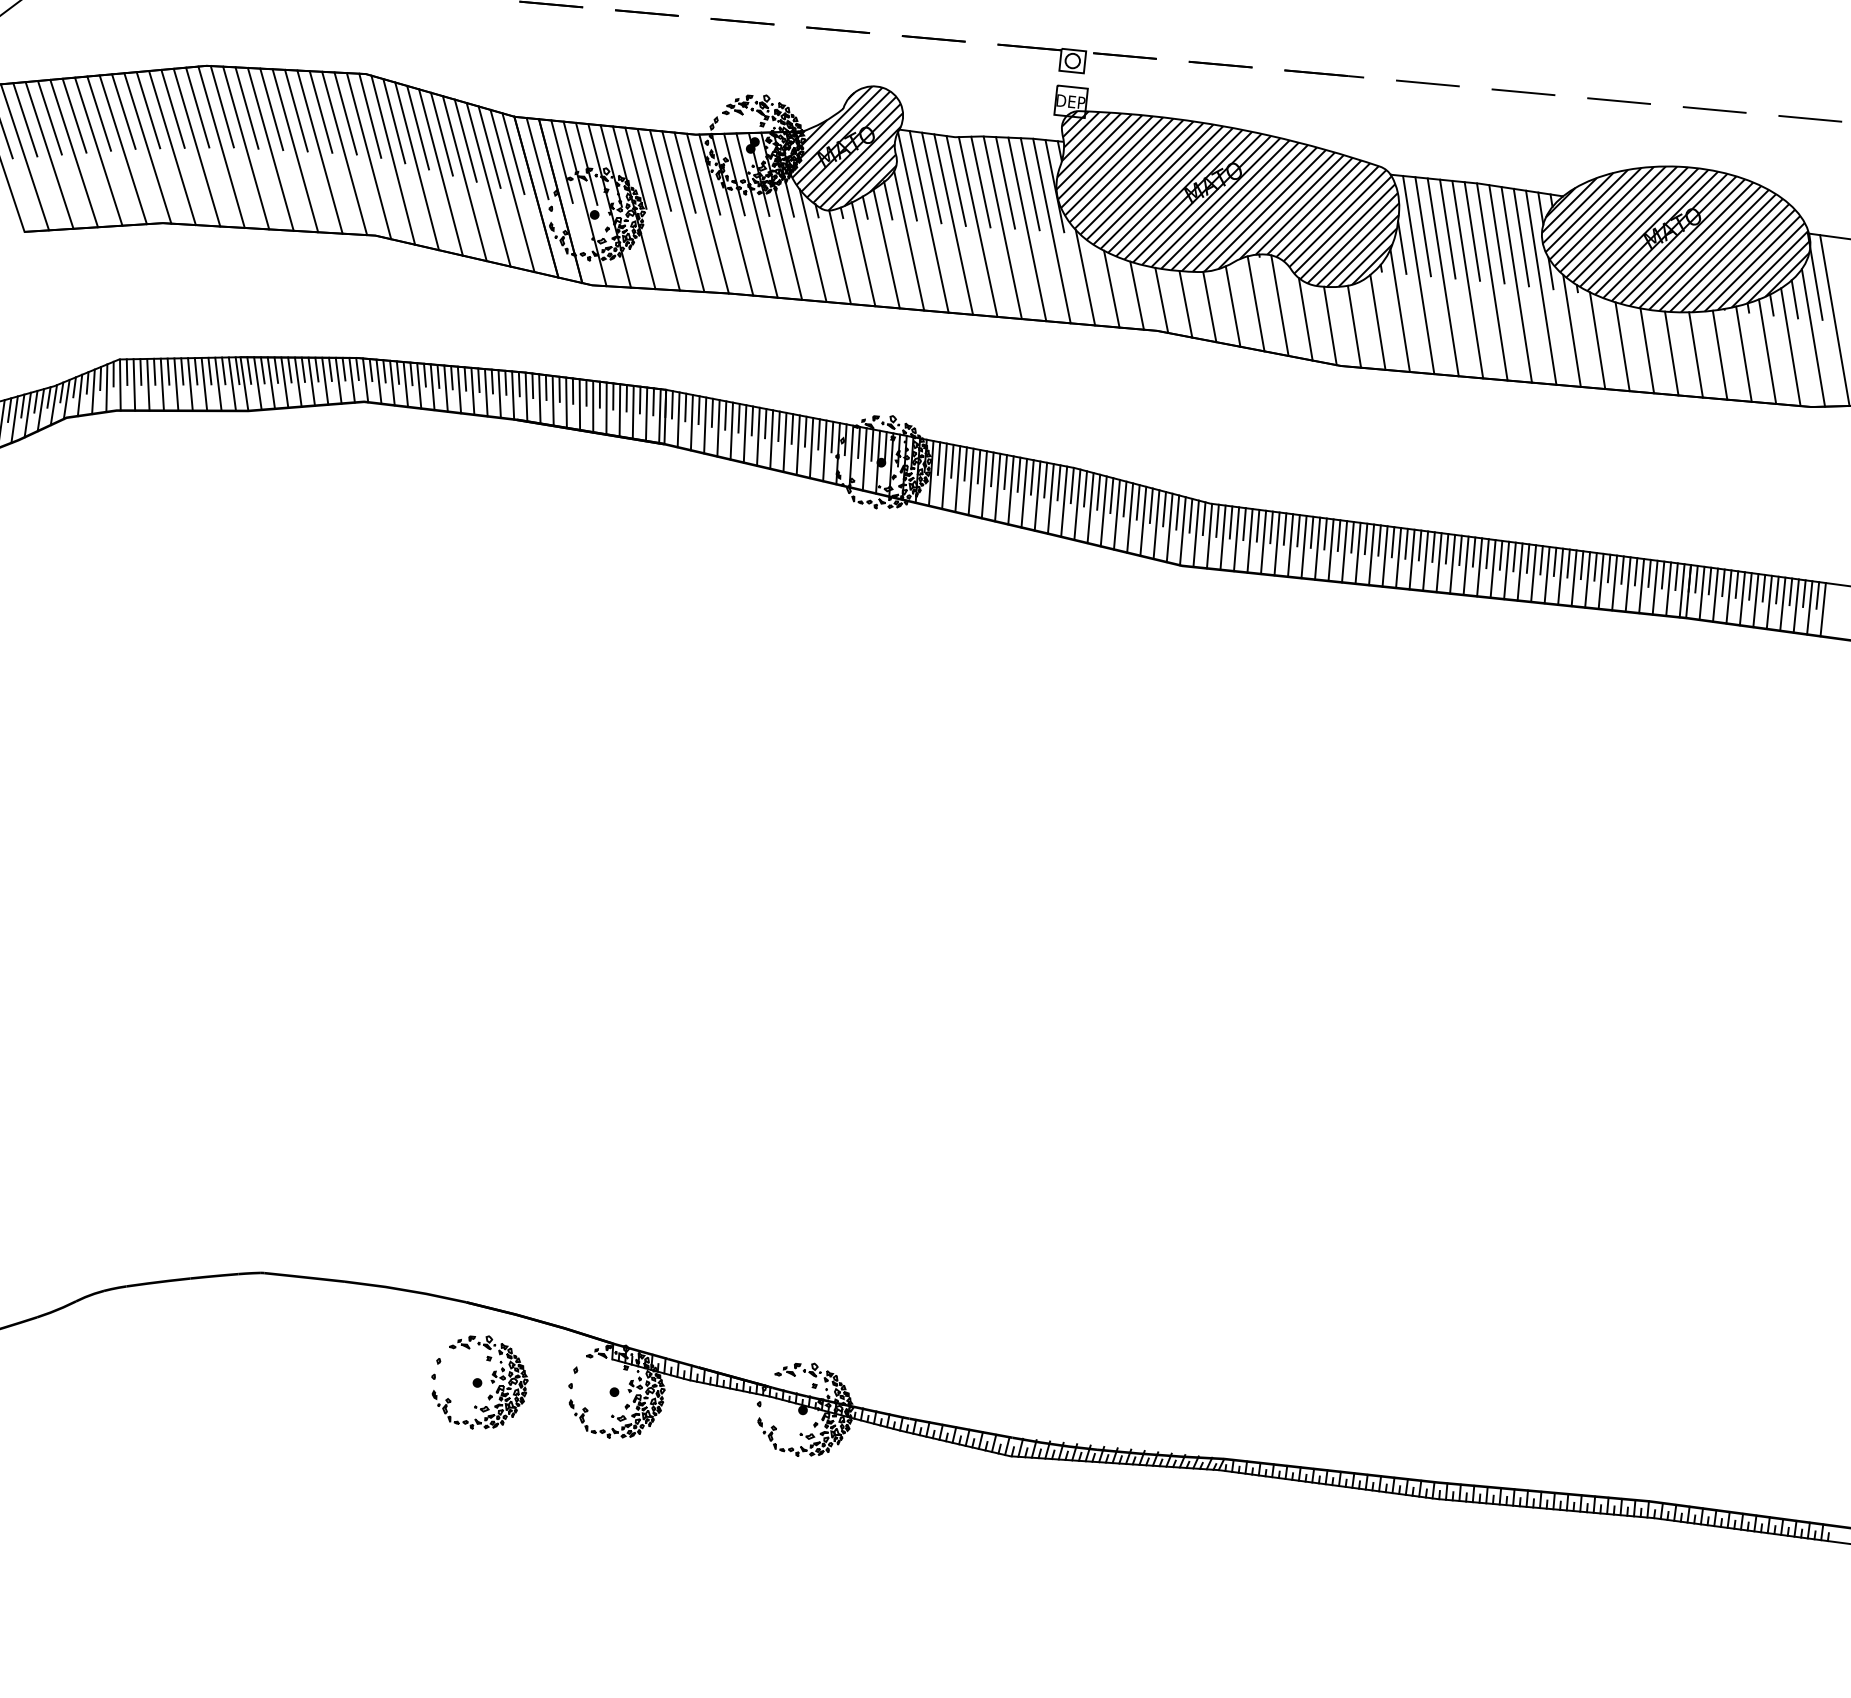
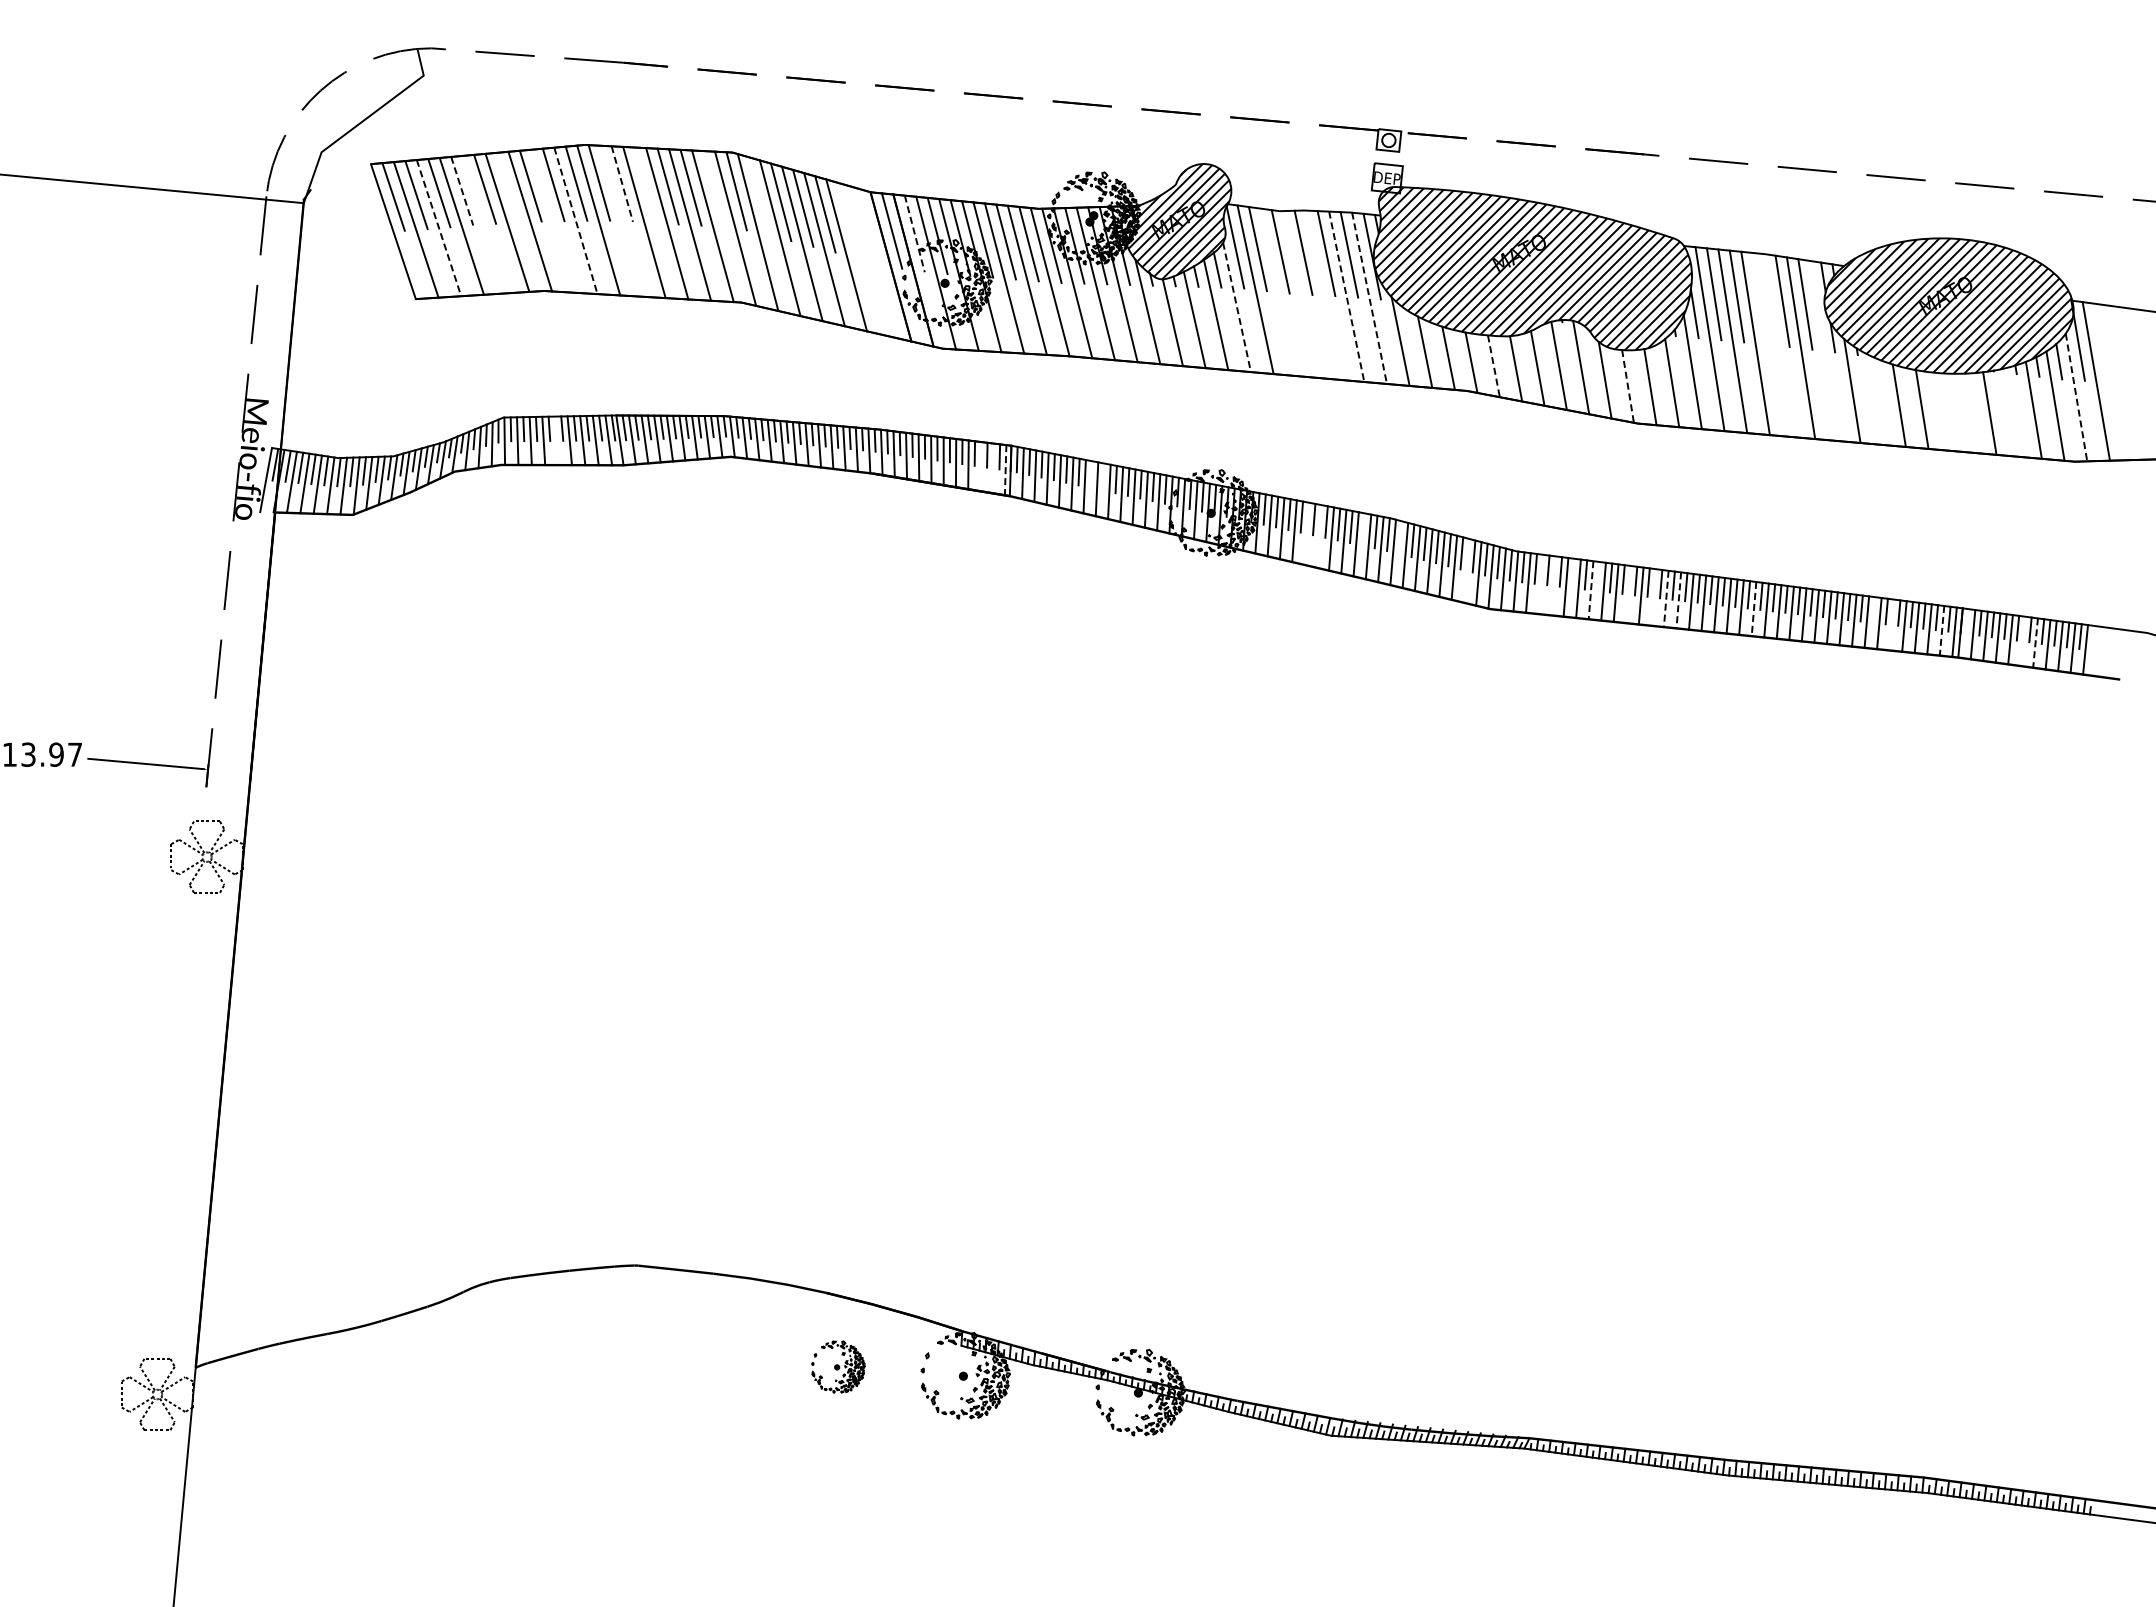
line: (247, 108) -> (622, 184), solid -> dashed
line: (270, 109) -> (644, 185), removed
line: (123, 111) -> (507, 187), removed
line: (345, 113) -> (713, 189), removed
line: (74, 115) -> (462, 191), solid -> dashed
line: (393, 121) -> (758, 196), removed
line: (171, 147) -> (552, 220), removed
line: (246, 147) -> (621, 220), removed
line: (489, 147) -> (847, 220), removed
line: (197, 148) -> (576, 221), solid -> dashed
line: (98, 151) -> (484, 224), removed
line: (513, 153) -> (869, 226), removed
line: (50, 155) -> (439, 228), solid -> dashed
line: (561, 161) -> (914, 233), solid -> dashed
line: (512, 190) -> (868, 260), removed
line: (953, 224) -> (1278, 292), removed
line: (977, 226) -> (1300, 294), removed
line: (1002, 228) -> (1323, 295), removed
line: (1027, 229) -> (1346, 296), solid -> dashed
line: (1051, 231) -> (1369, 298), solid -> dashed
line: (1471, 231) -> (1759, 298), removed
line: (909, 240) -> (1237, 307), solid -> dashed
line: (1492, 281) -> (1778, 345), removed
line: (1540, 287) -> (1823, 350), removed
line: (1185, 304) -> (1493, 366), solid -> dashed
line: (1330, 326) -> (1628, 386), solid -> dashed
line: (1813, 337) -> (2076, 397), solid -> dashed
line: (1598, 340) -> (1876, 399), removed
line: (1671, 352) -> (1944, 411), removed
line: (1696, 354) -> (1967, 412), removed
line: (1743, 354) -> (2011, 412), removed
line: (176, 384) -> (556, 440), removed
line: (632, 412) -> (980, 466), removed
line: (645, 414) -> (992, 468), removed
line: (659, 416) -> (1005, 470), solid -> dashed
line: (752, 420) -> (1091, 474), removed
line: (765, 422) -> (1103, 476), removed
line: (1045, 480) -> (1363, 529), removed
line: (984, 484) -> (1306, 533), removed
line: (996, 487) -> (1318, 536), removed
line: (1085, 488) -> (1400, 537), removed
line: (1156, 524) -> (1466, 570), removed
line: (1271, 527) -> (1573, 573), removed
line: (1298, 530) -> (1598, 576), removed
line: (1236, 539) -> (1540, 584), removed
line: (1250, 540) -> (1553, 585), removed
line: (1291, 545) -> (1591, 590), solid -> dashed
line: (1330, 550) -> (1628, 594), removed
line: (1357, 553) -> (1653, 597), removed
line: (1371, 555) -> (1666, 599), solid -> dashed
line: (1384, 556) -> (1678, 600), solid -> dashed
line: (1465, 566) -> (1753, 609), solid -> dashed
line: (1595, 566) -> (1874, 609), removed
line: (1696, 579) -> (1967, 621), removed
line: (1614, 582) -> (1891, 624), removed
line: (1669, 588) -> (1942, 630), solid -> dashed
line: (1755, 600) -> (2022, 641), removed
line: (1769, 602) -> (2035, 643), solid -> dashed
part: (479, 1381) -> (838, 1366), size x0.6

